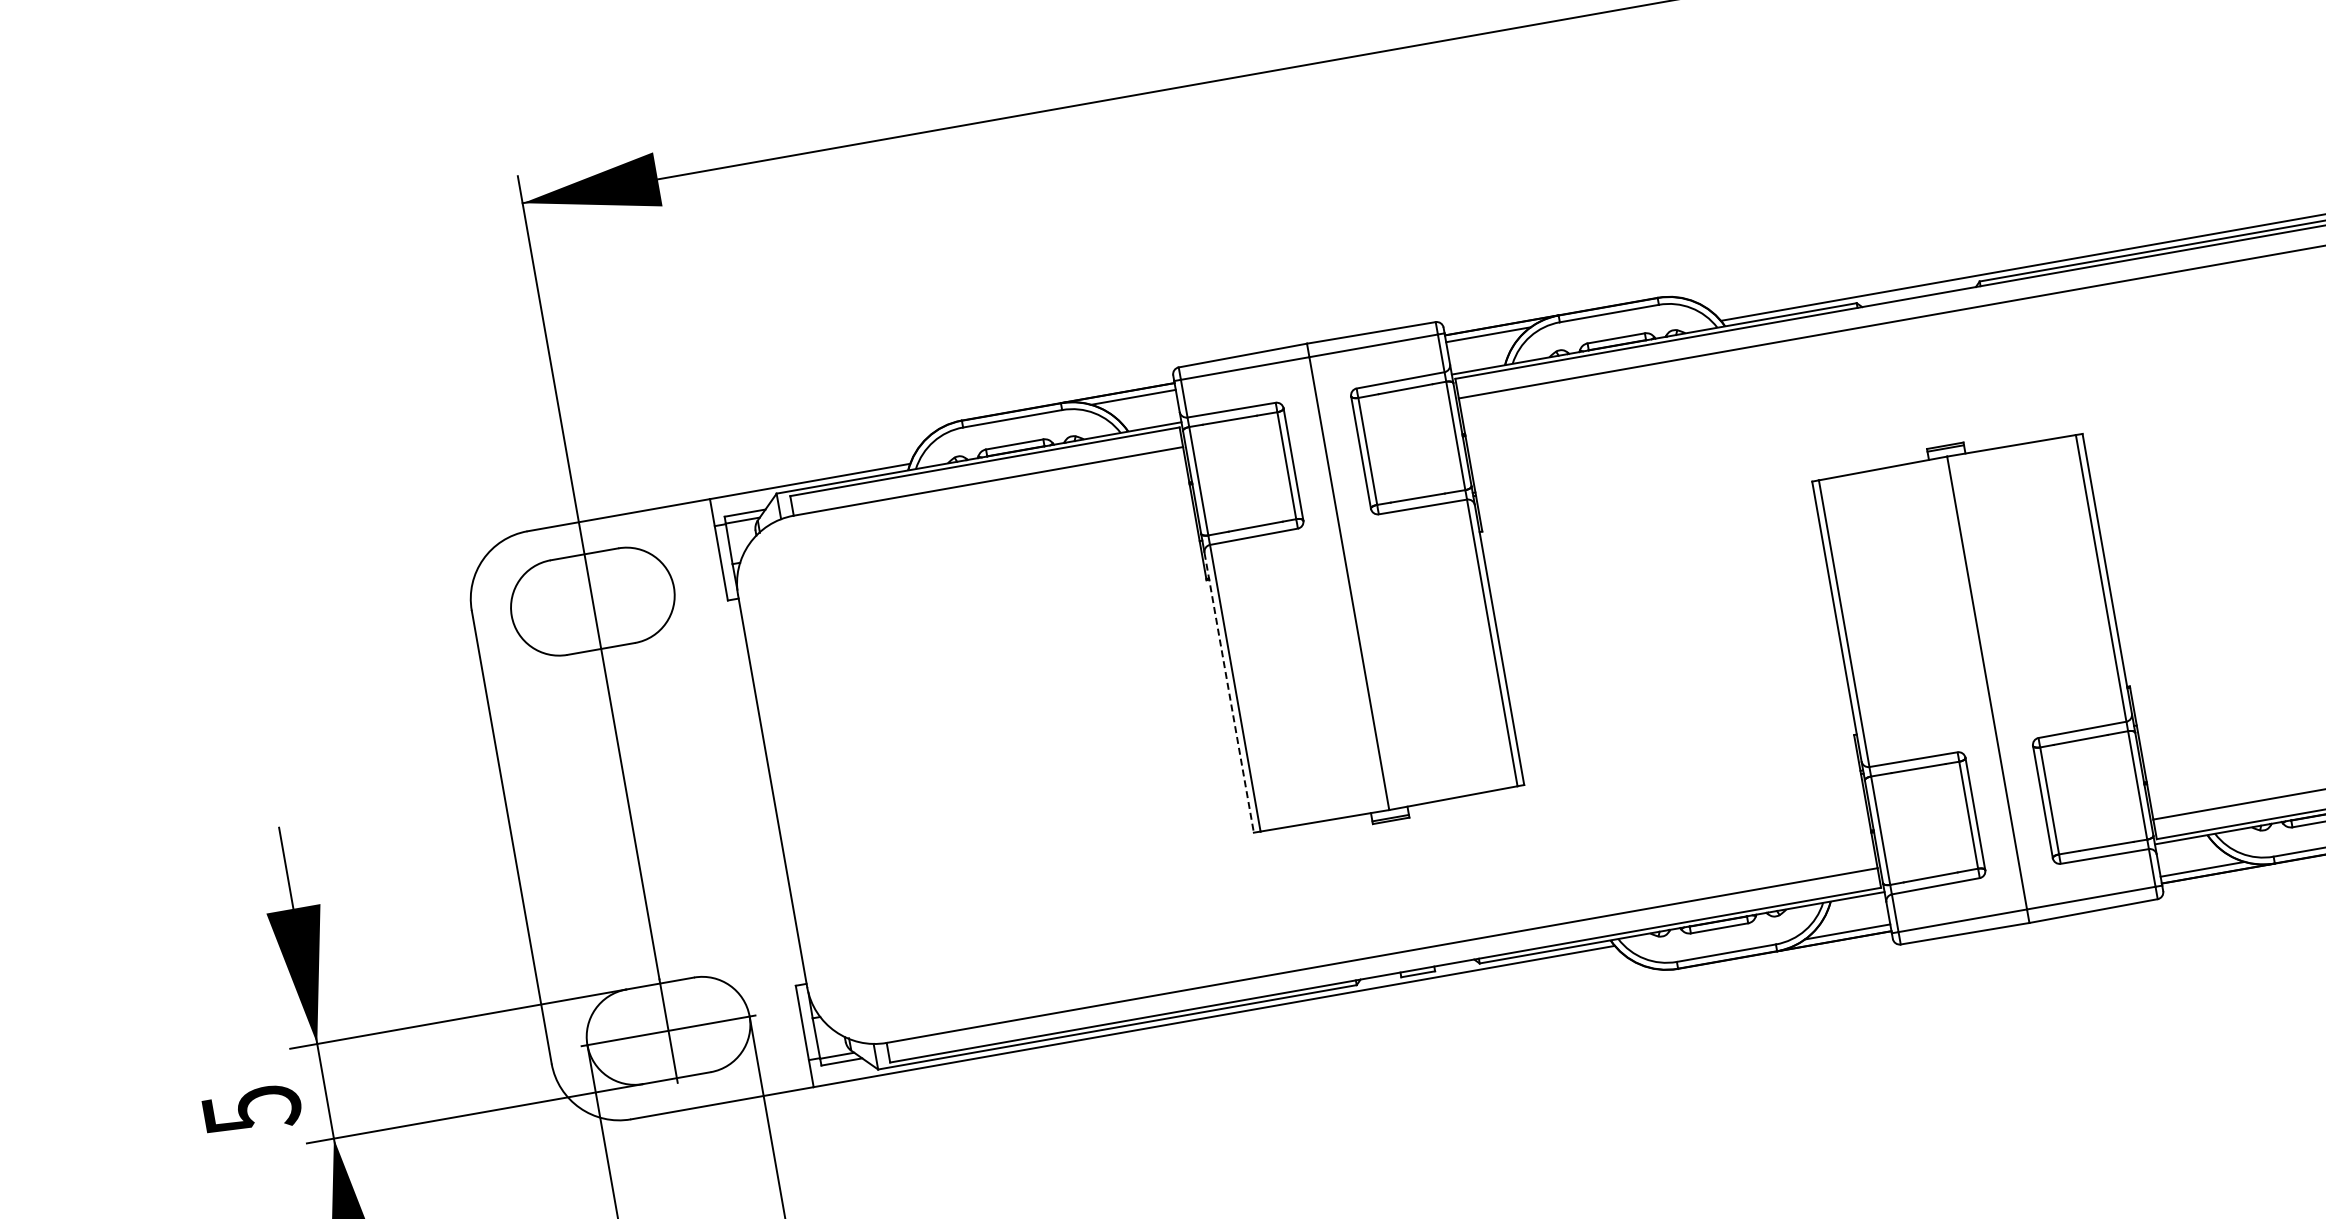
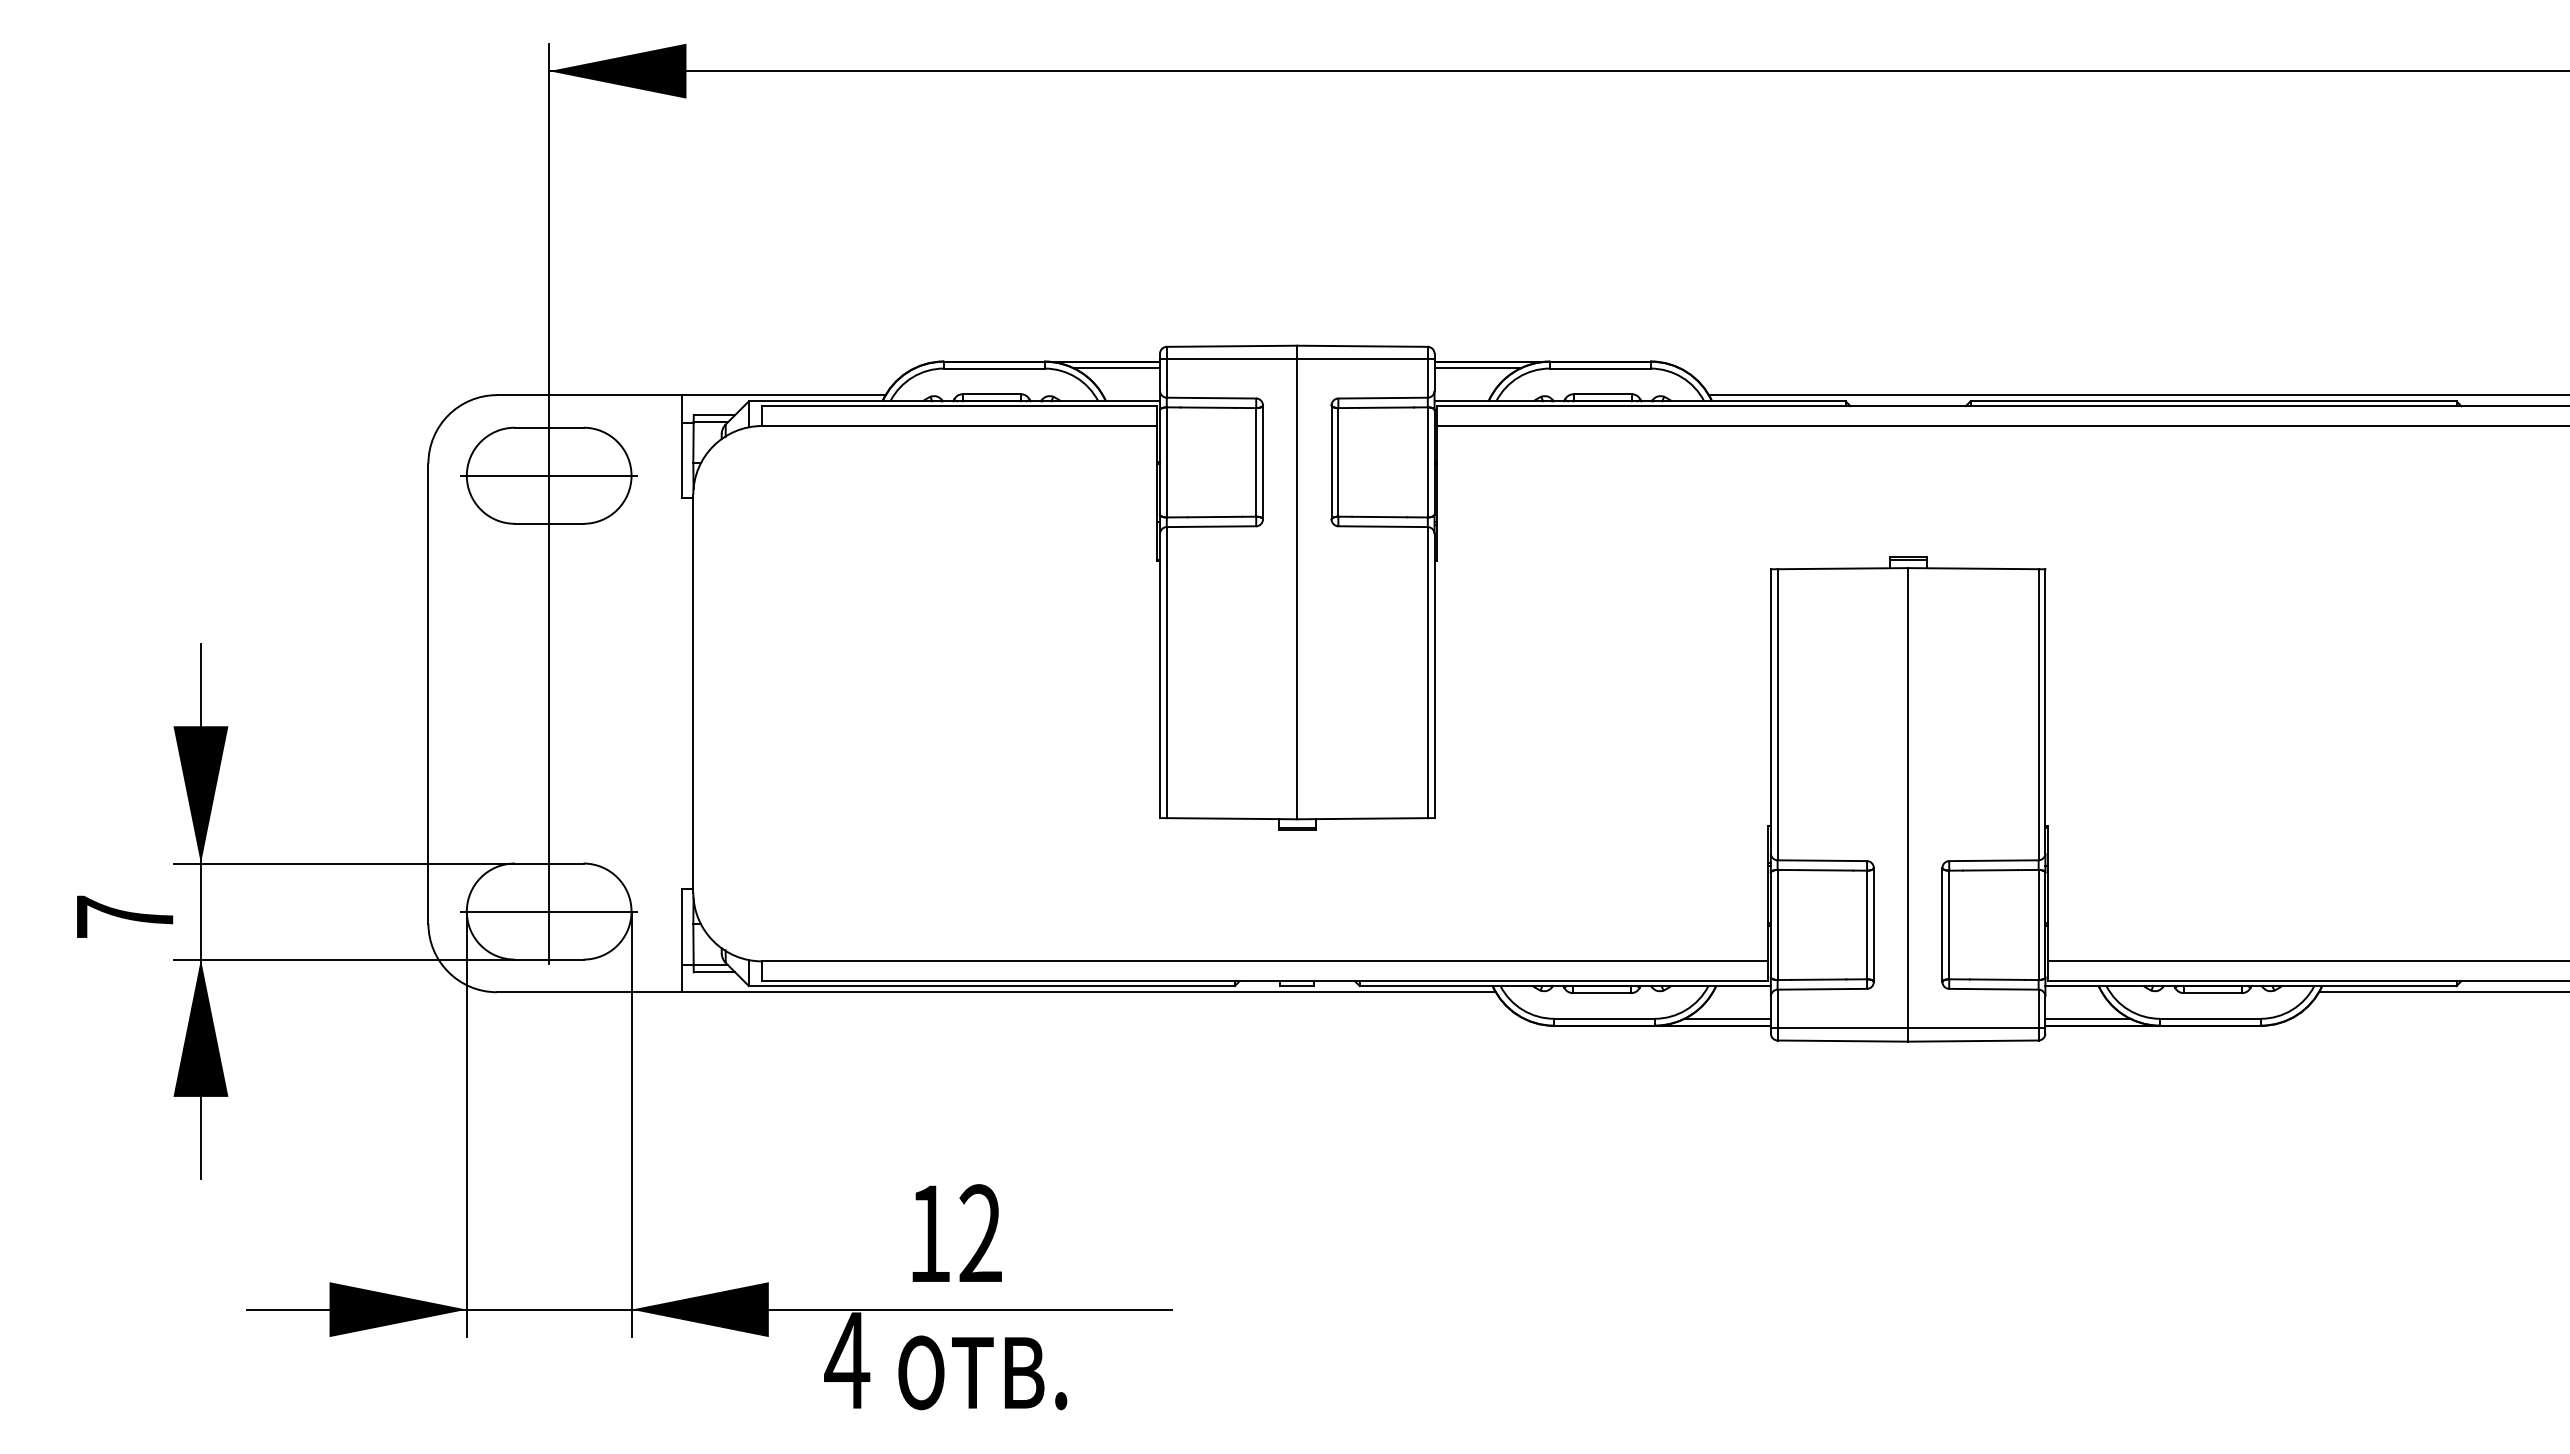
line: (592, 601) -> (548, 475), added
line: (1229, 693) -> (1160, 676), dashed -> solid
text: (252, 1110) -> (125, 917), 5 -> 7

